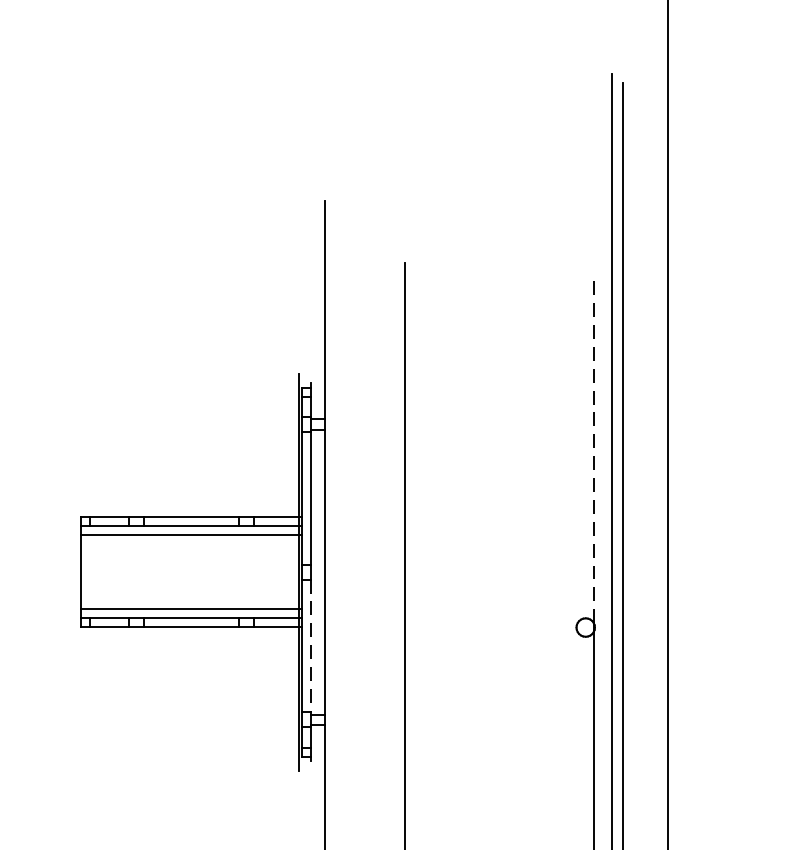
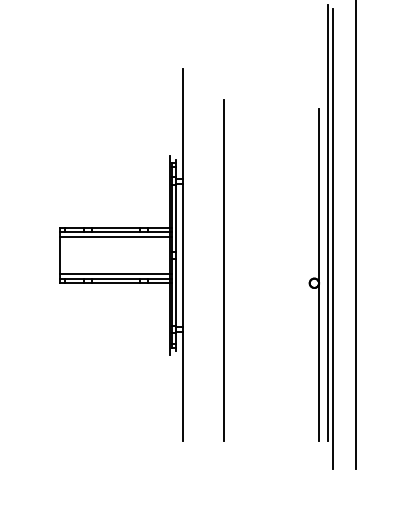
line: (593, 453) -> (318, 195), dashed -> solid
line: (311, 647) -> (176, 293), dashed -> solid

